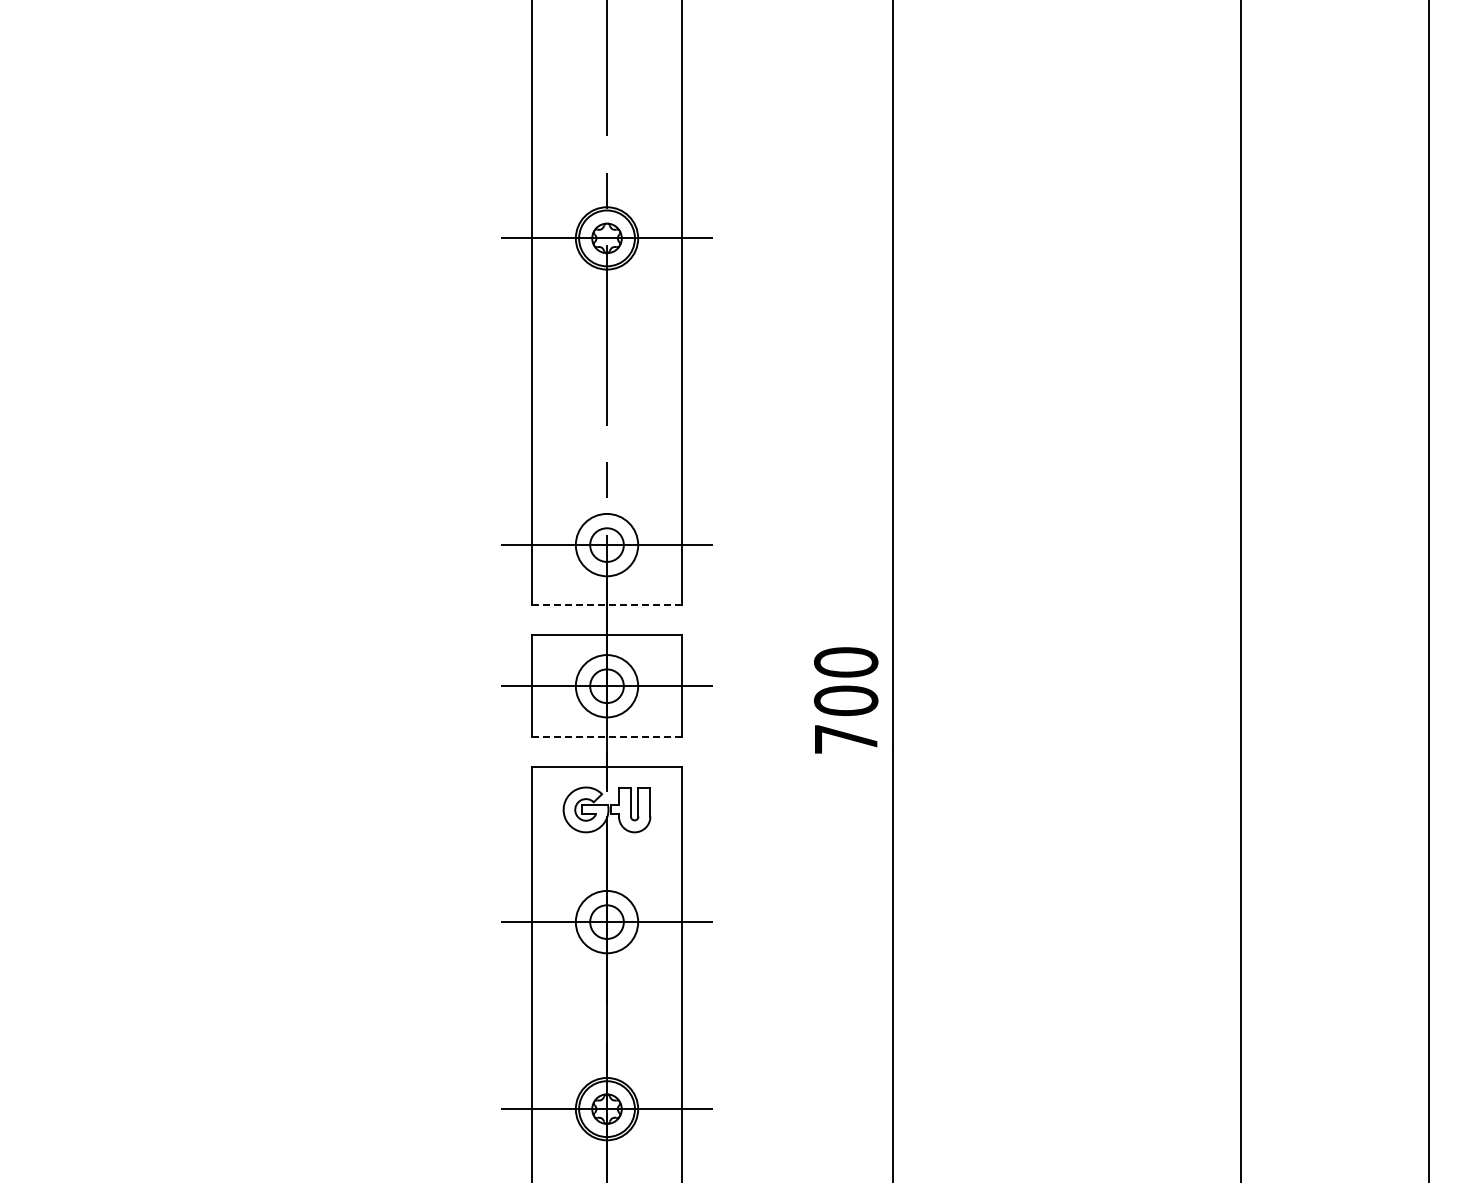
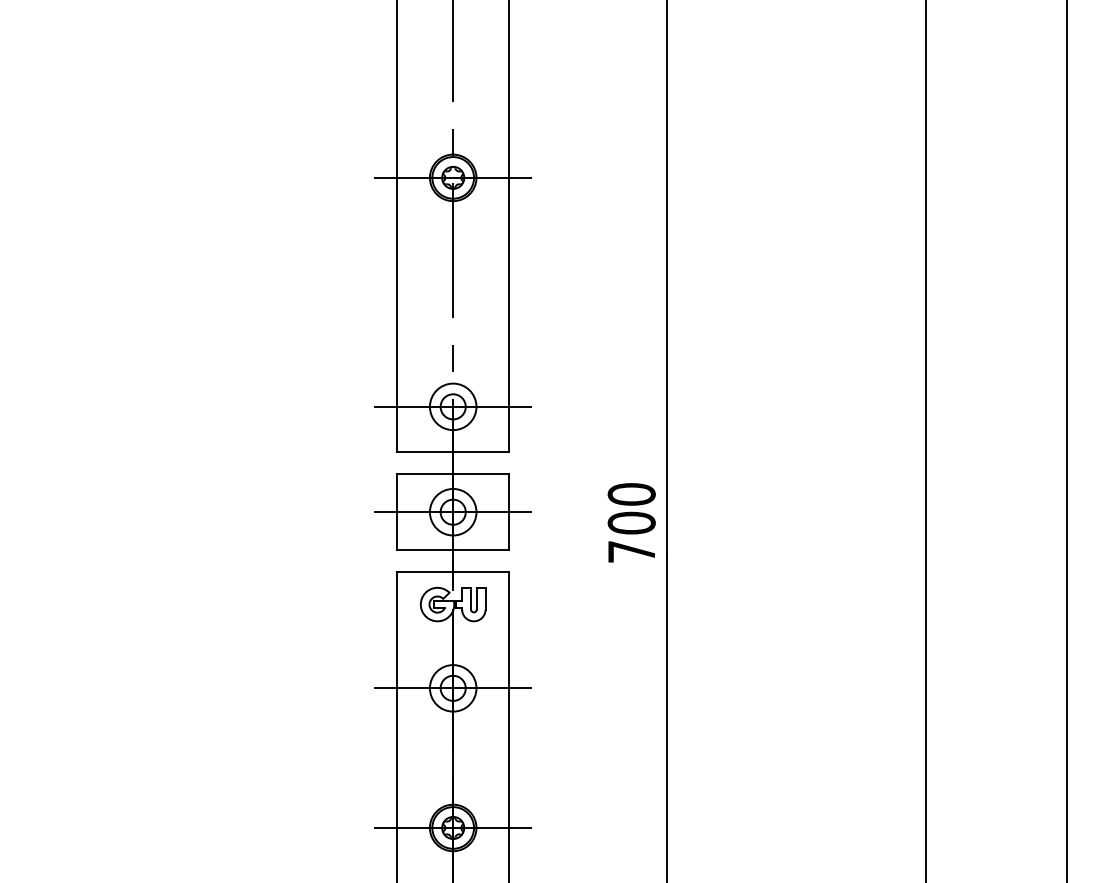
line: (607, 604) -> (453, 451), dashed -> solid
line: (607, 736) -> (453, 549), dashed -> solid

